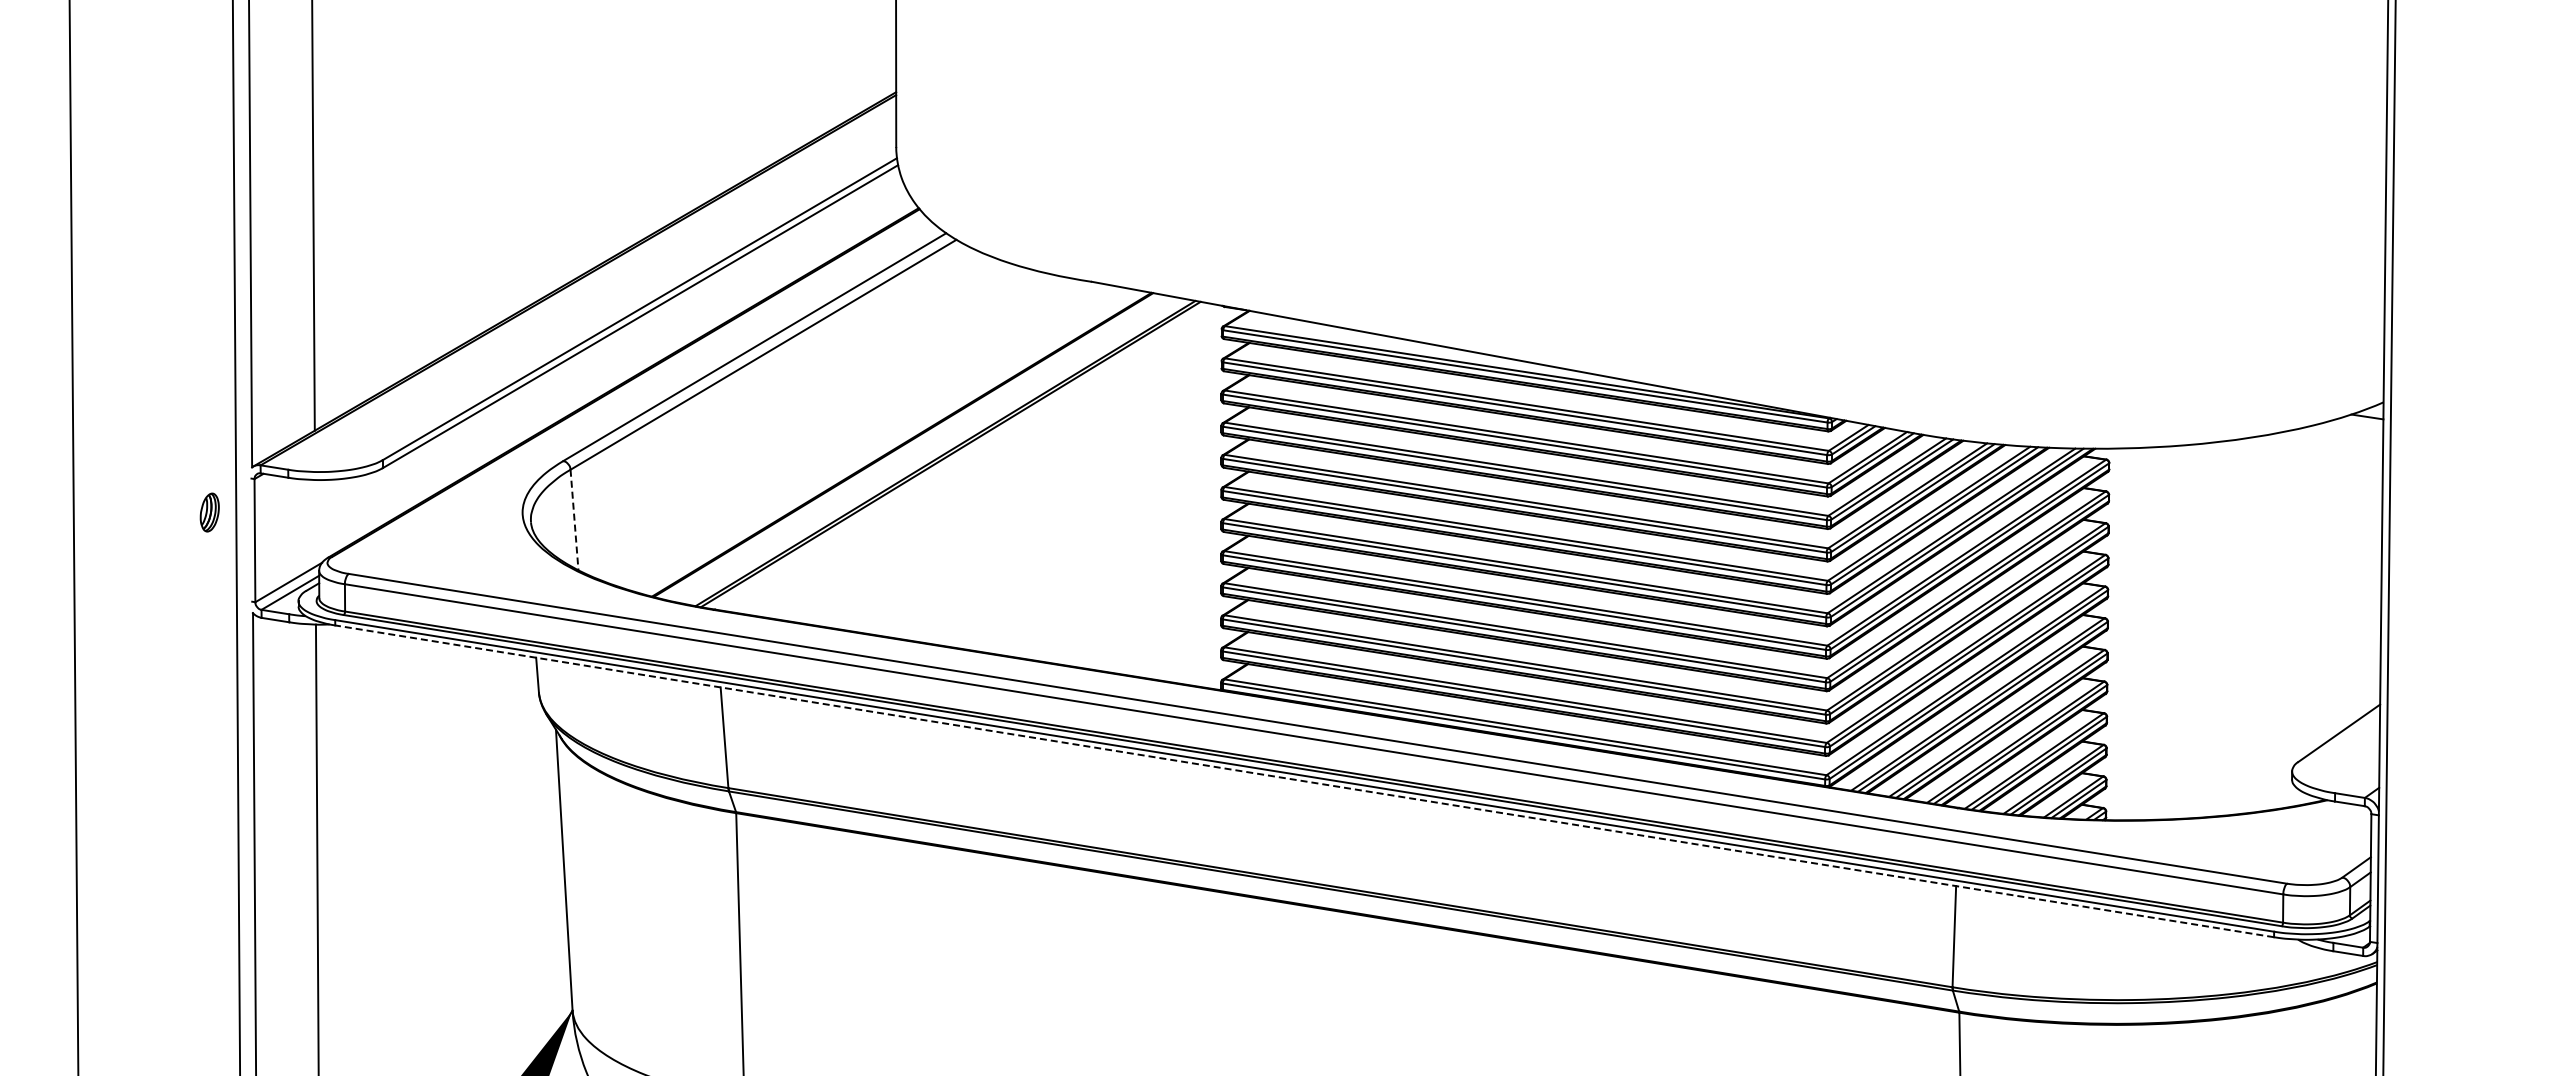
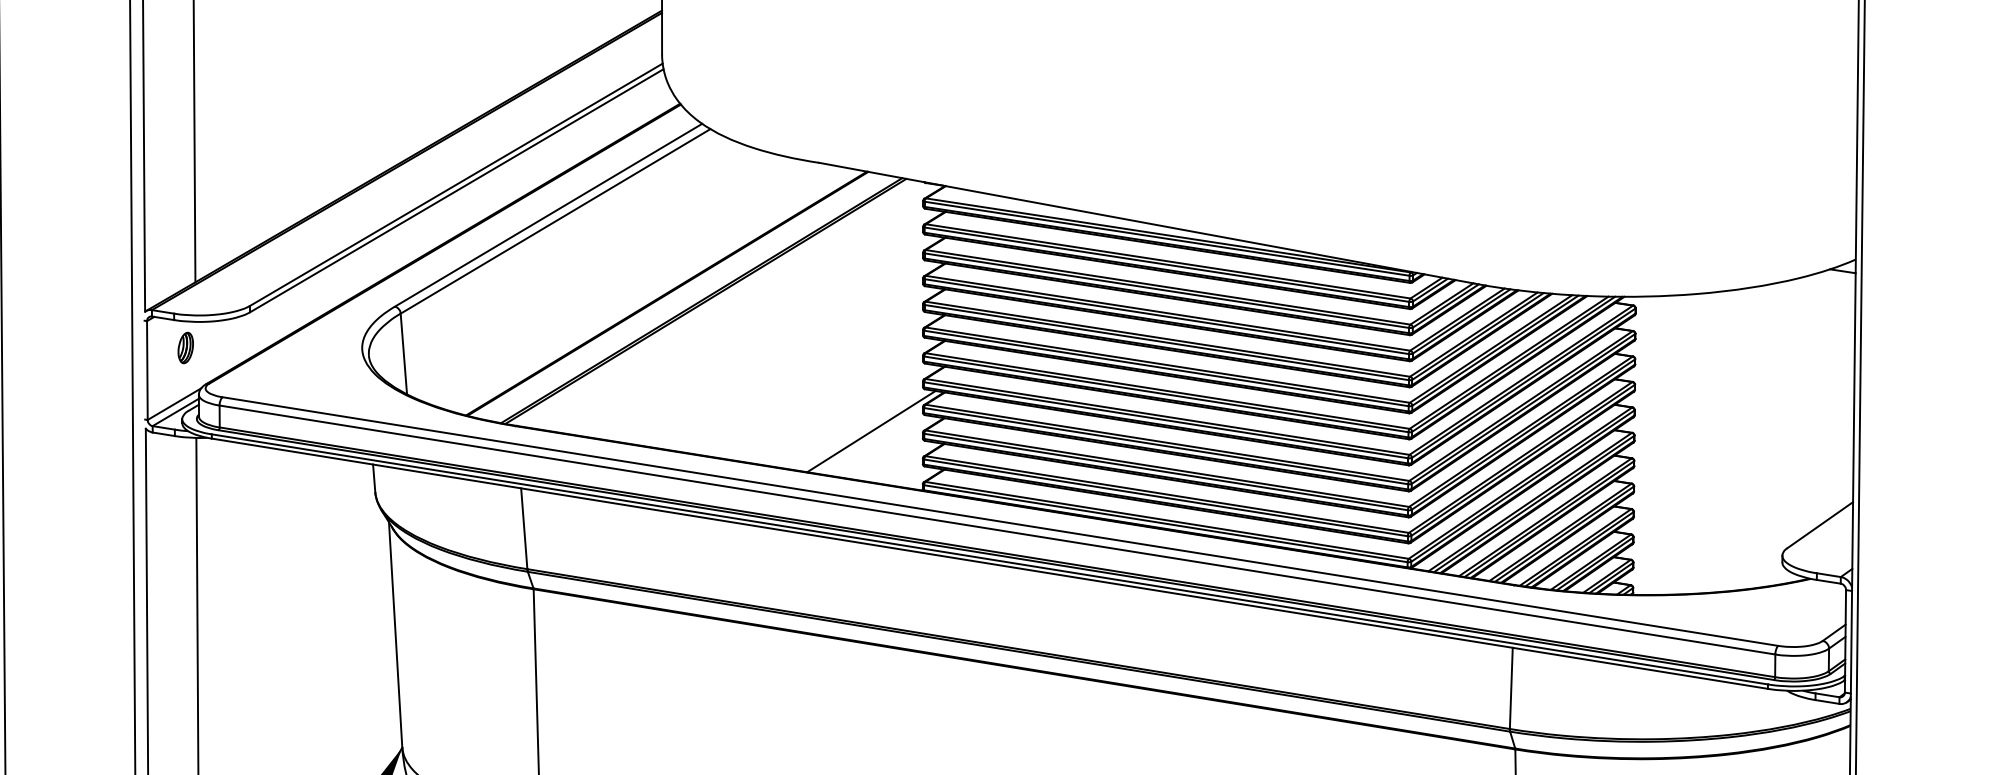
part: (209, 512) -> (185, 347), moved
line: (574, 520) -> (403, 354), dashed -> solid
line: (1156, 616) -> (870, 431), added
line: (1304, 781) -> (989, 563), dashed -> solid

